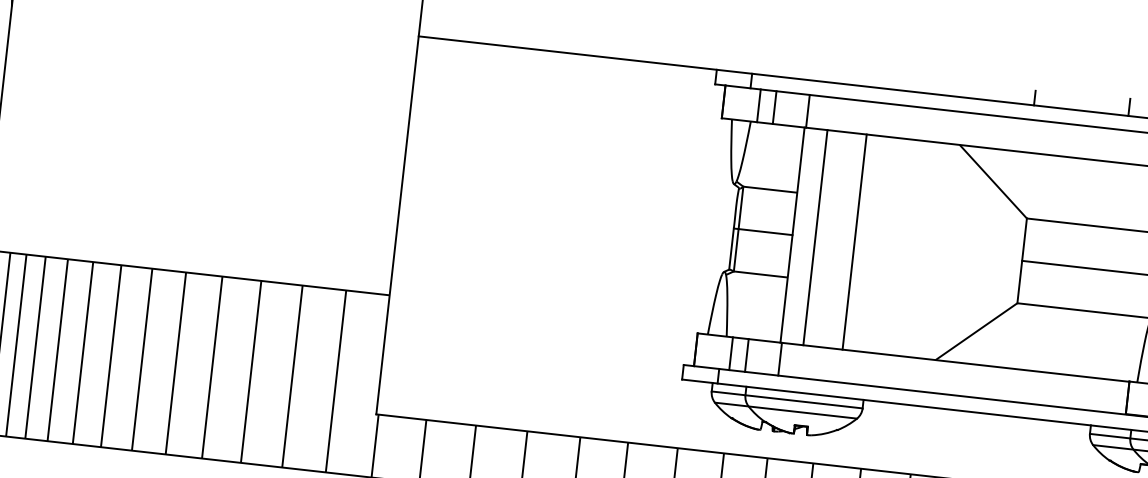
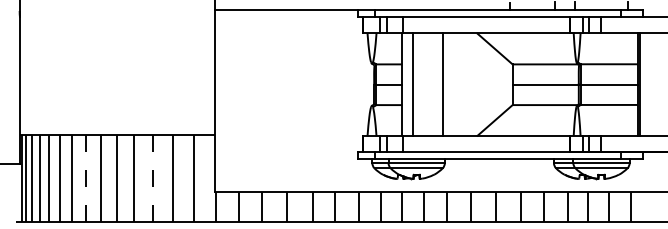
line: (855, 241) -> (443, 84), moved
line: (110, 356) -> (85, 178), solid -> dashed
line: (250, 371) -> (152, 178), solid -> dashed

